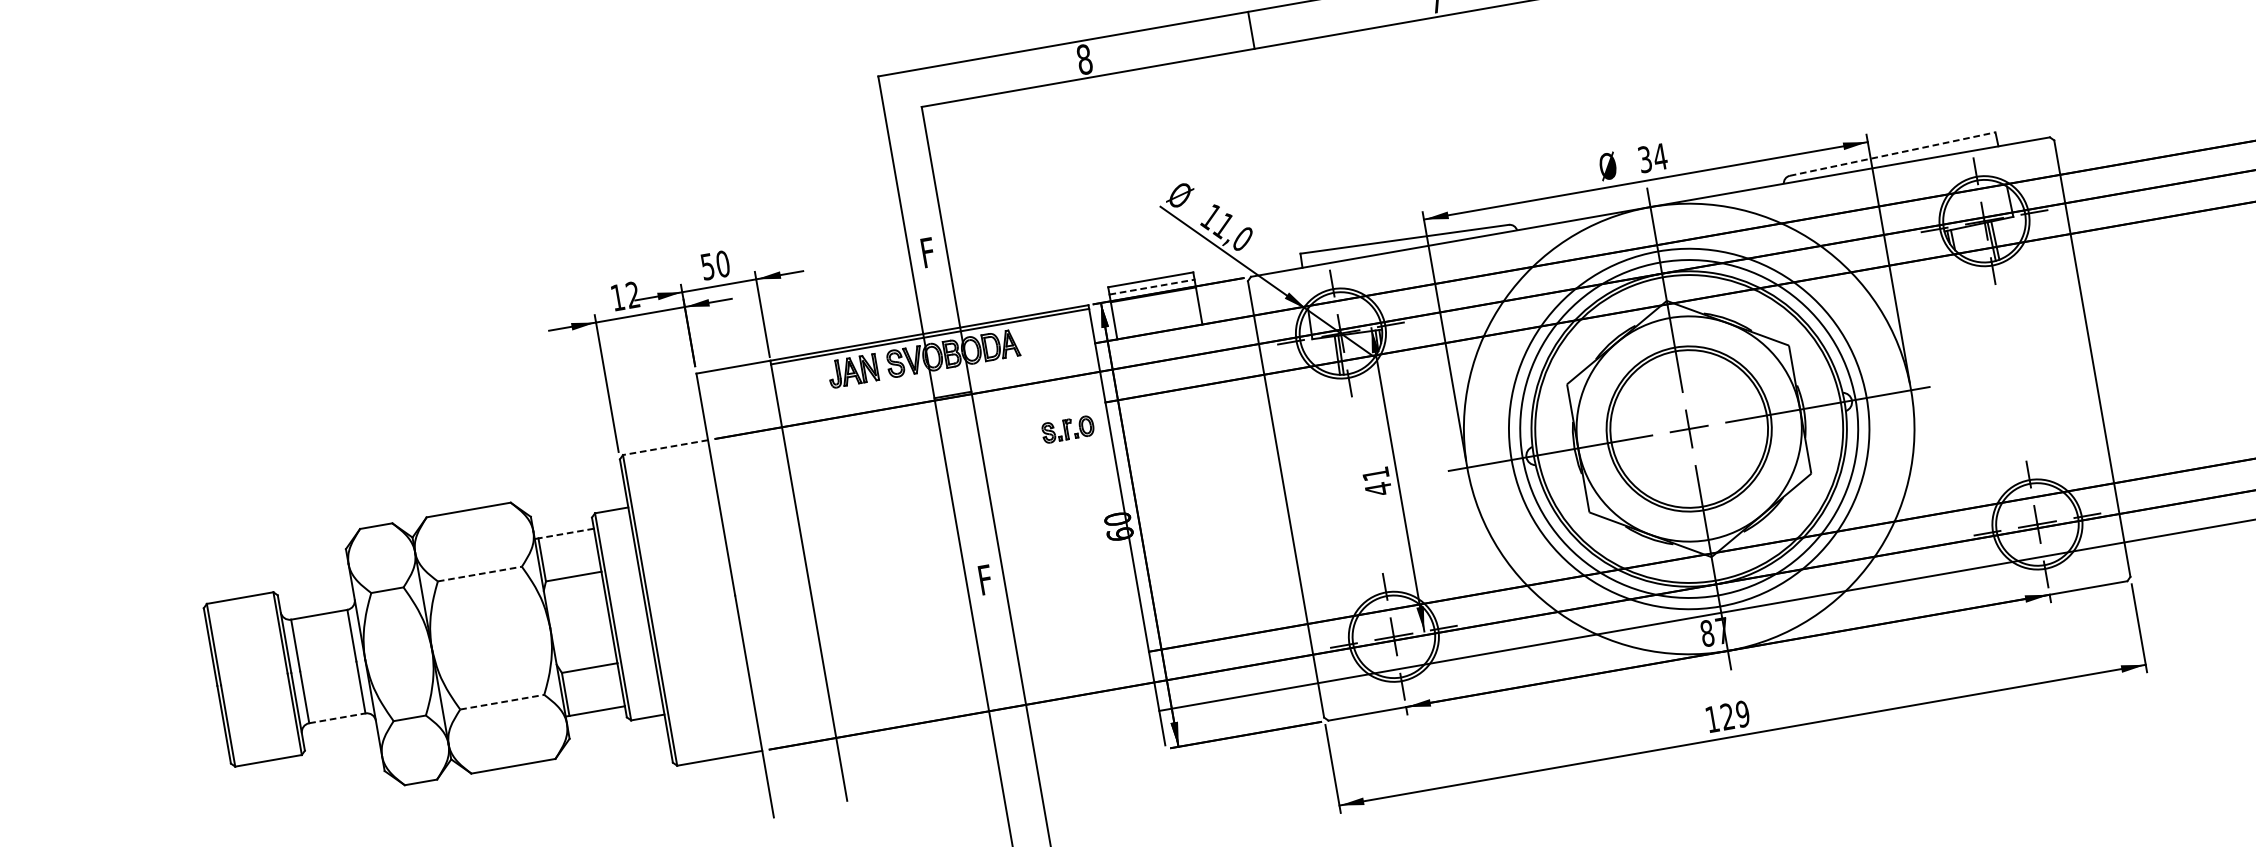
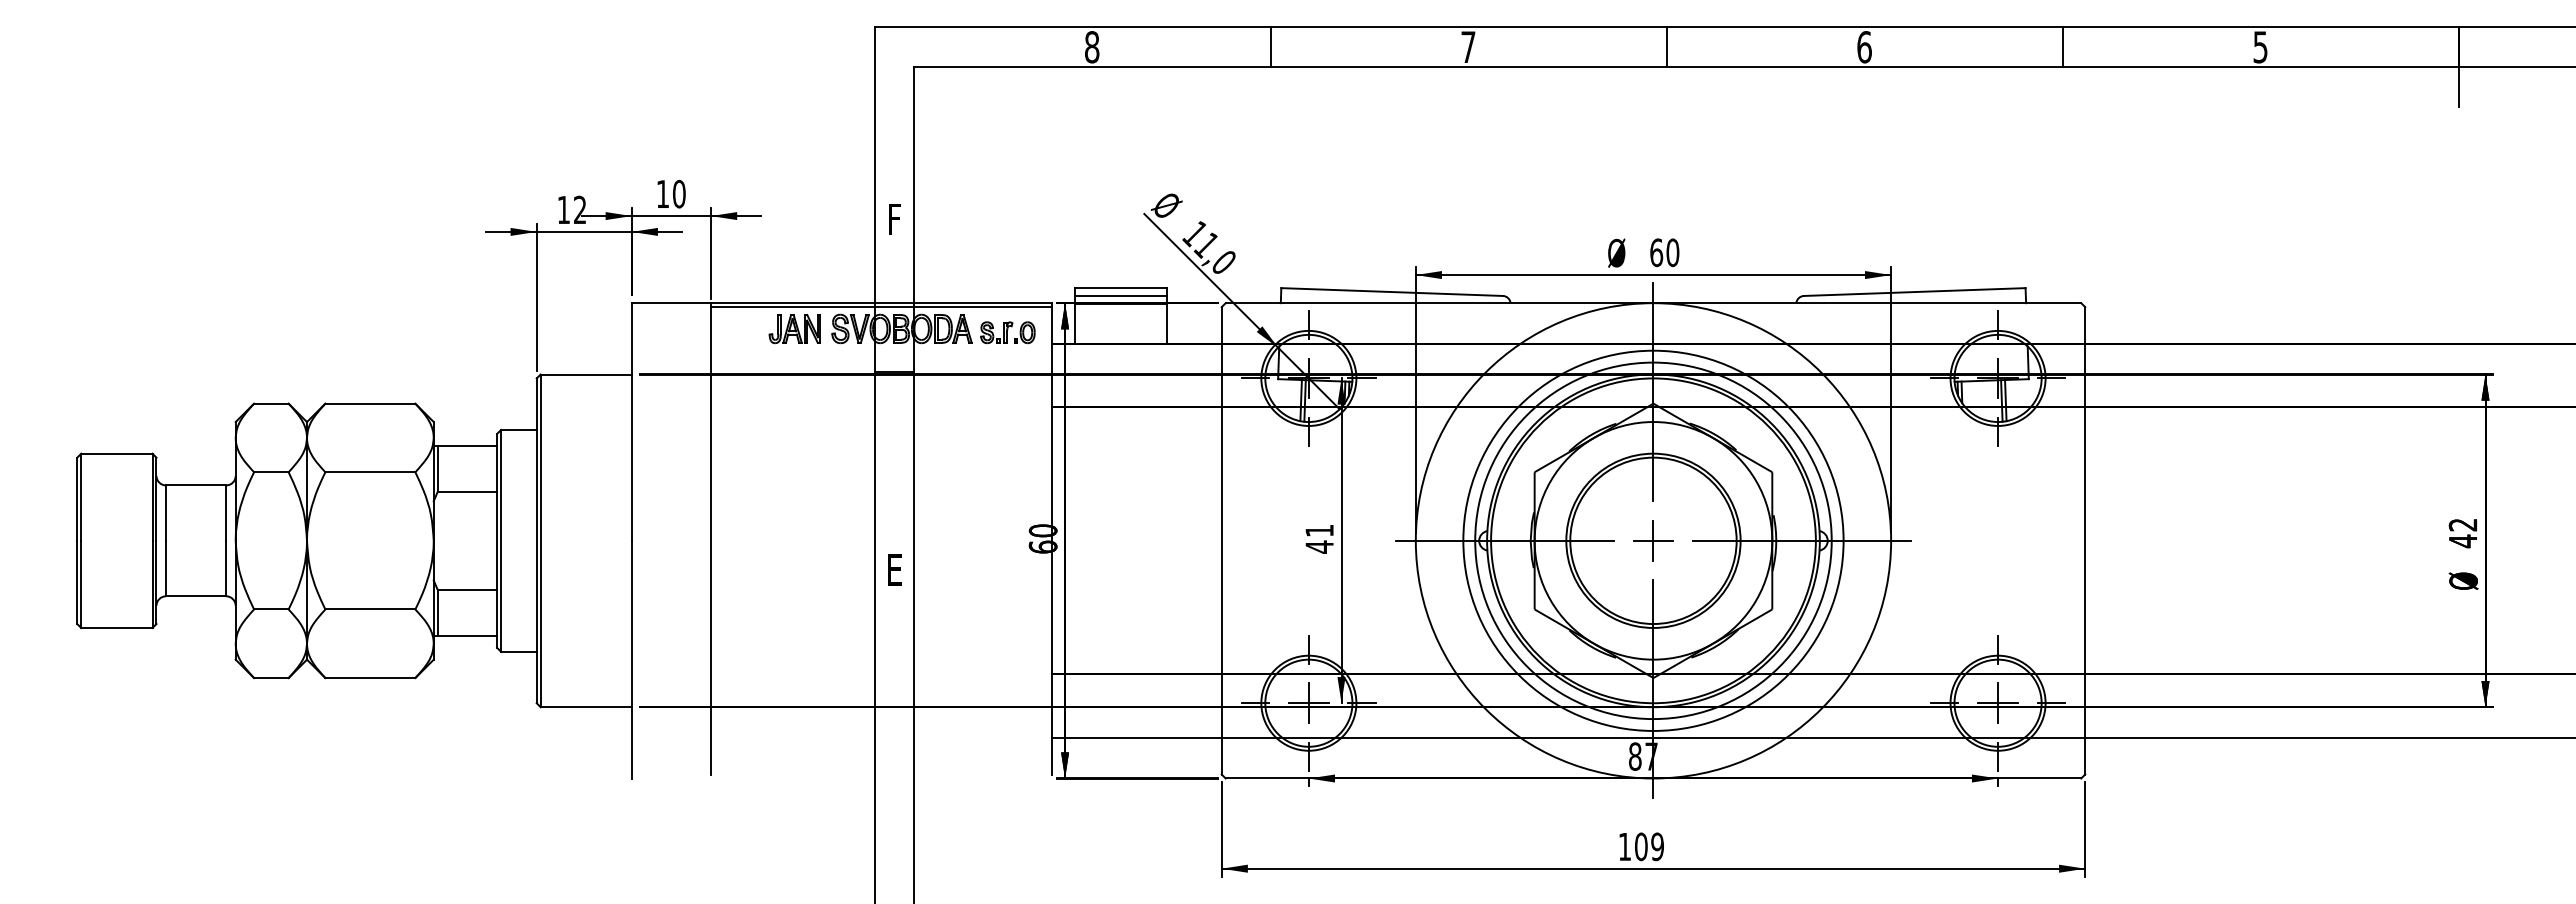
line: (1892, 154) -> (1914, 292), dashed -> solid
text: (1652, 157) -> (1664, 252), 34 -> 60
text: (707, 267) -> (662, 194), 50 -> 10
line: (1151, 286) -> (1120, 295), dashed -> solid
part: (1067, 429) -> (1007, 332), moved
line: (665, 447) -> (586, 374), dashed -> solid
line: (566, 533) -> (467, 445), dashed -> solid
line: (480, 574) -> (370, 472), dashed -> solid
text: (985, 579) -> (894, 569), F -> E
line: (502, 702) -> (370, 609), dashed -> solid
text: (1727, 716) -> (1641, 846), 129 -> 109
line: (337, 718) -> (196, 596), dashed -> solid

